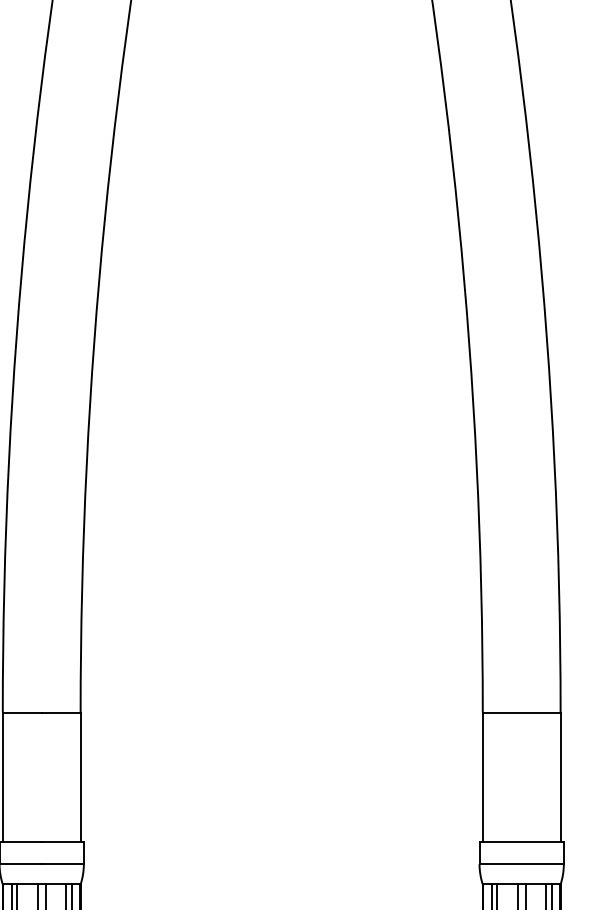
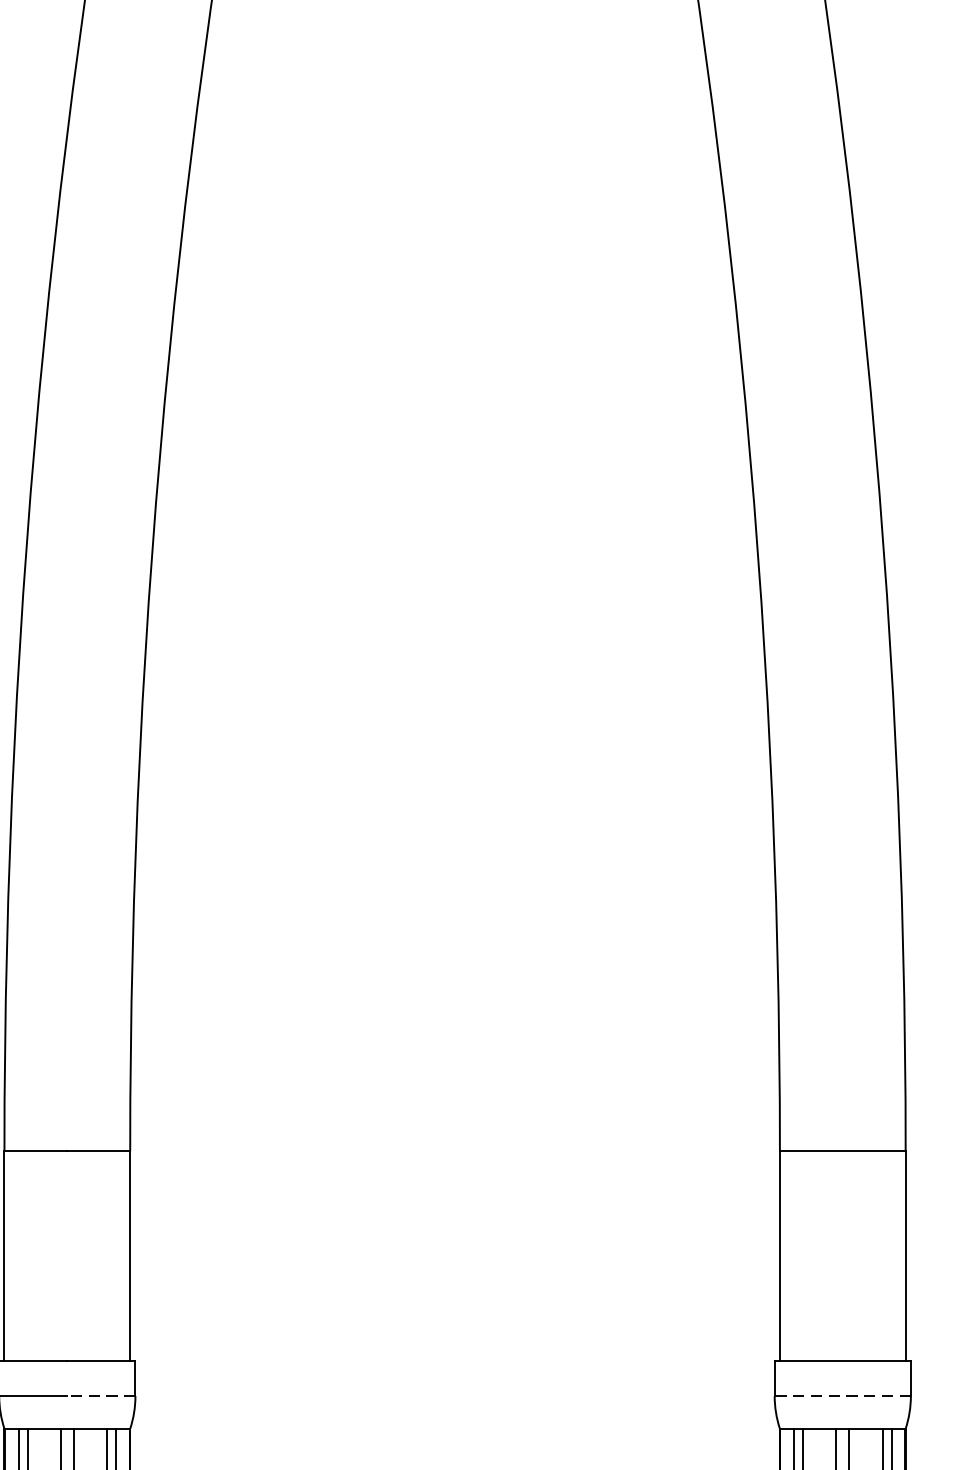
line: (62, 864) -> (100, 1396), solid -> dashed
line: (521, 864) -> (842, 1396), solid -> dashed

